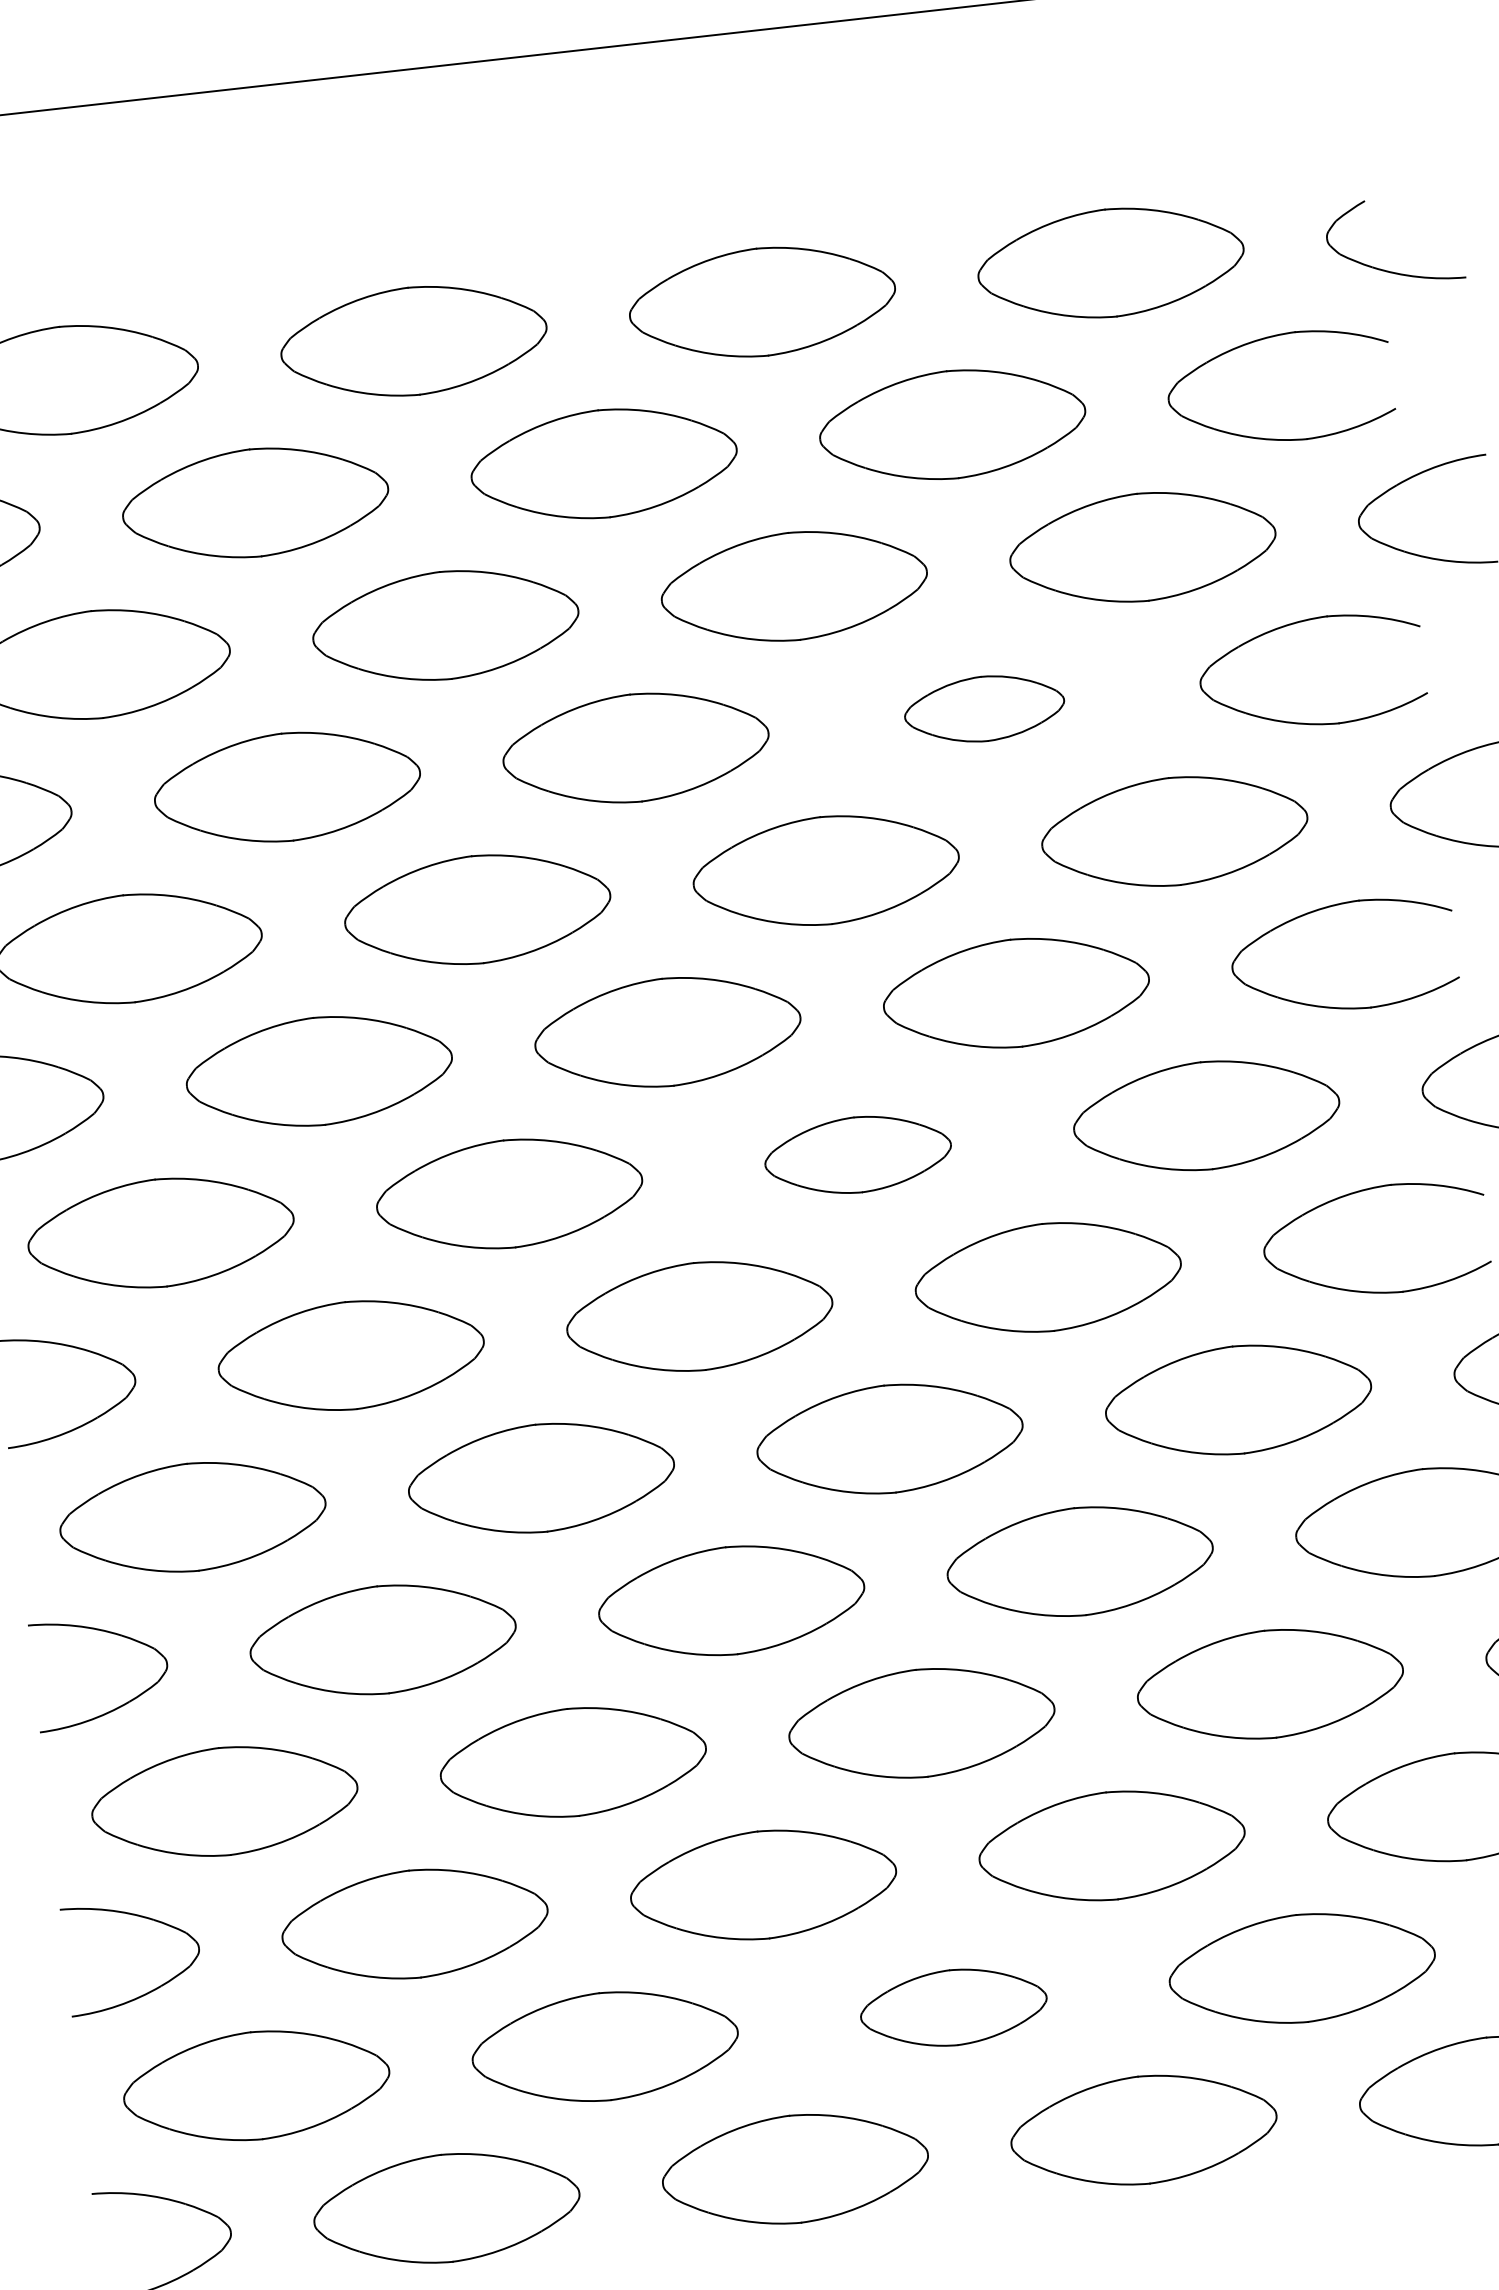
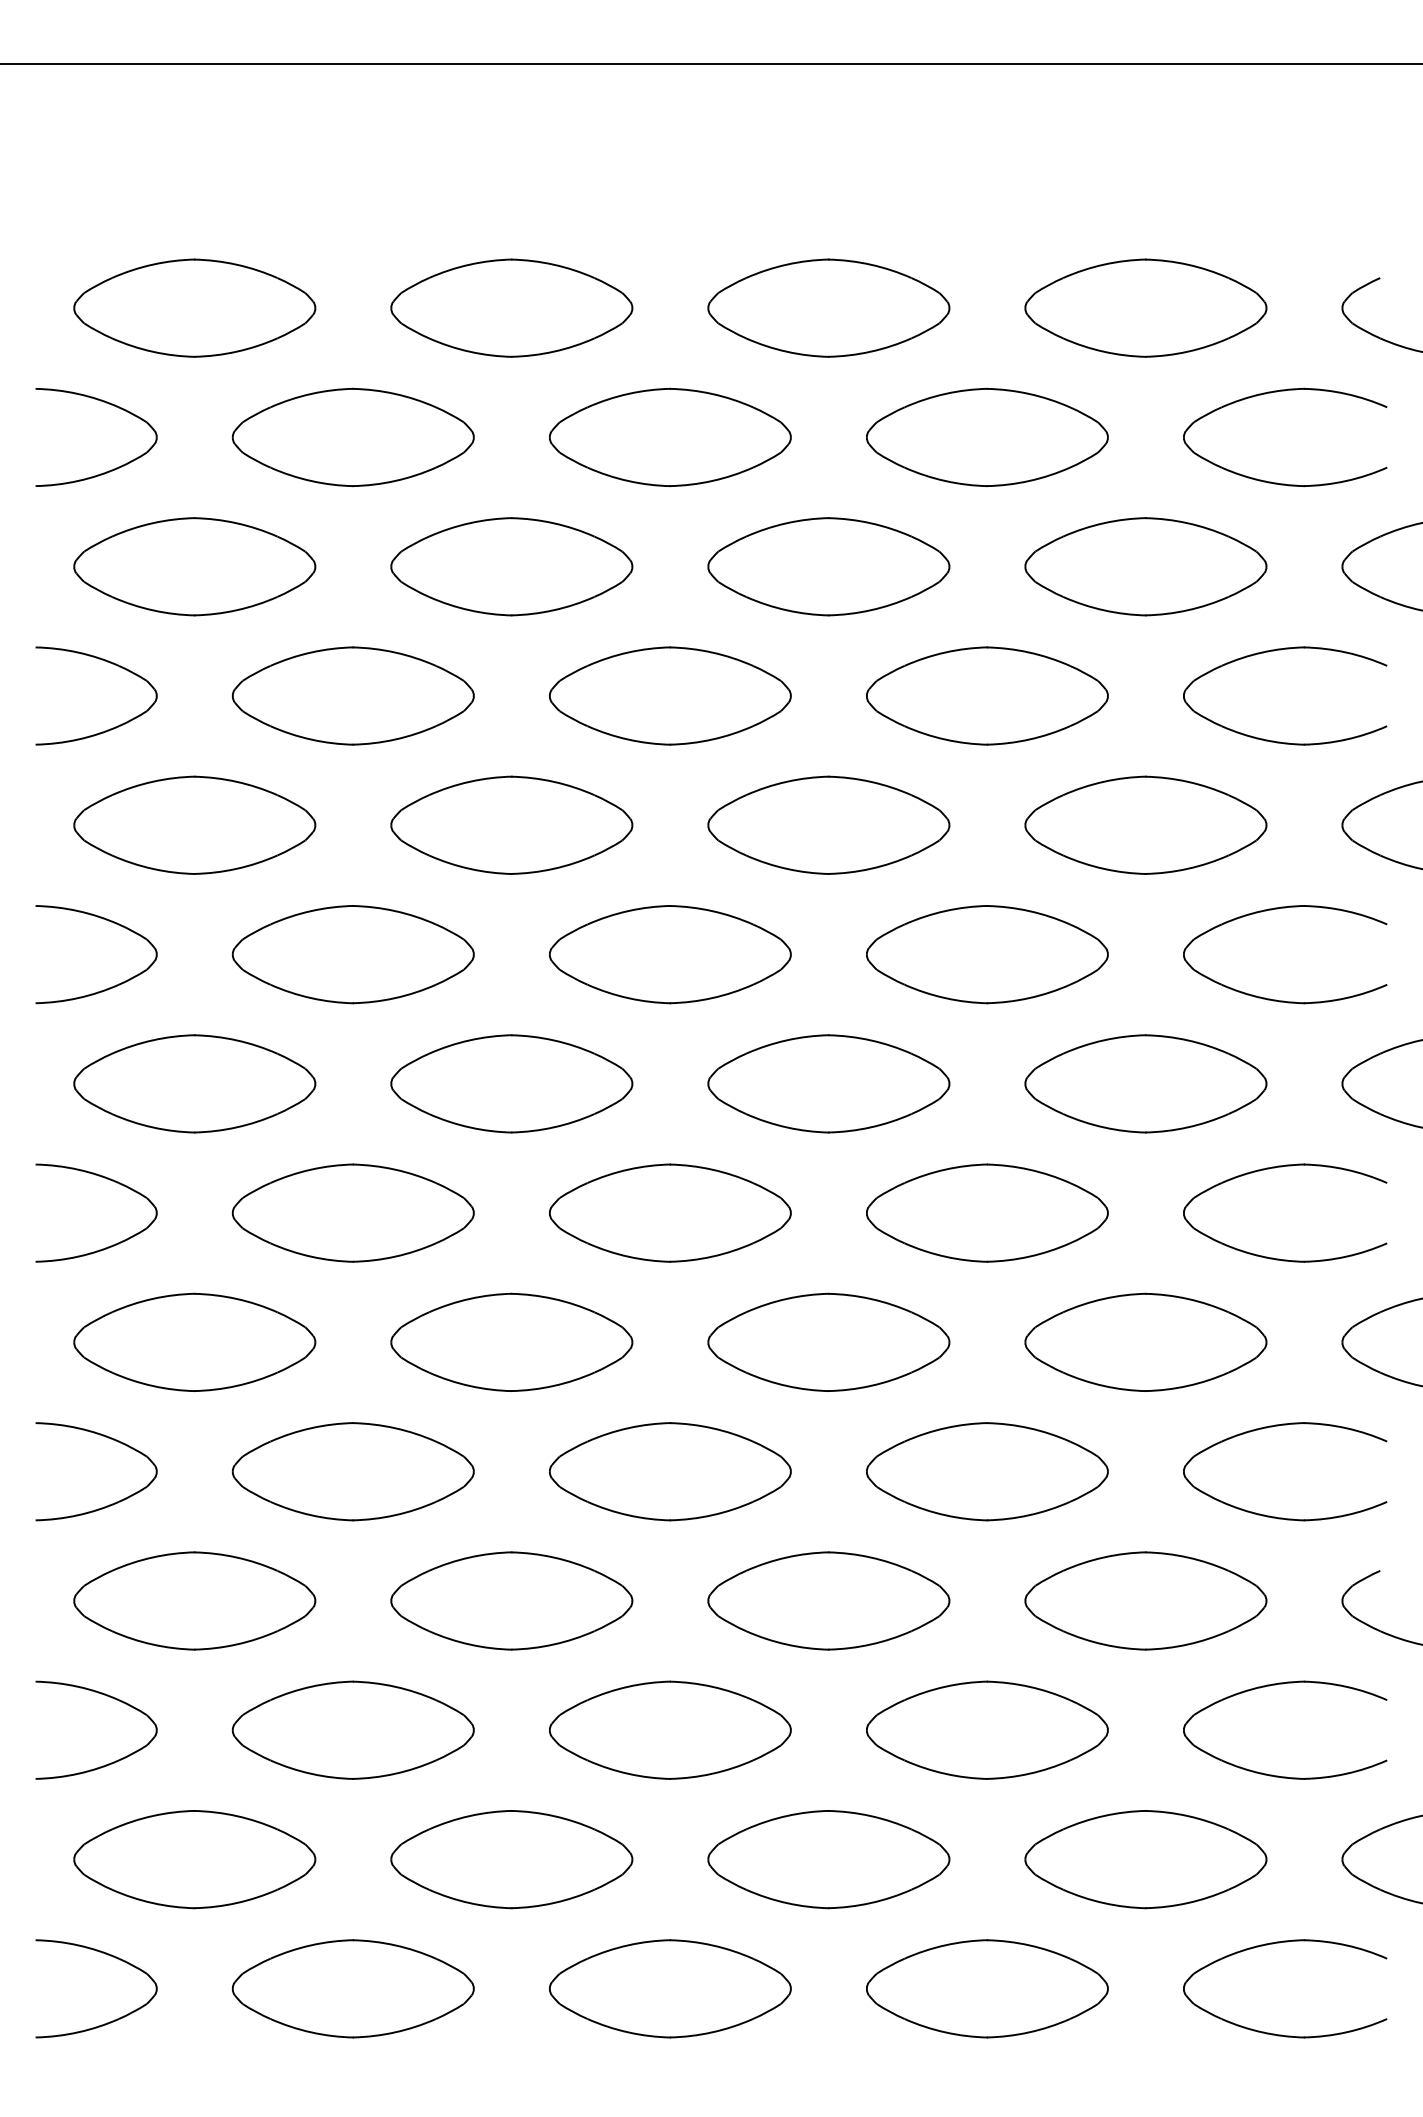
part: (984, 708) -> (987, 695), size x1.67
part: (857, 1154) -> (828, 1083), size x1.43
part: (953, 2007) -> (828, 1859), size x1.43

